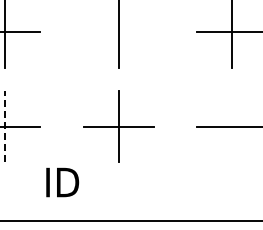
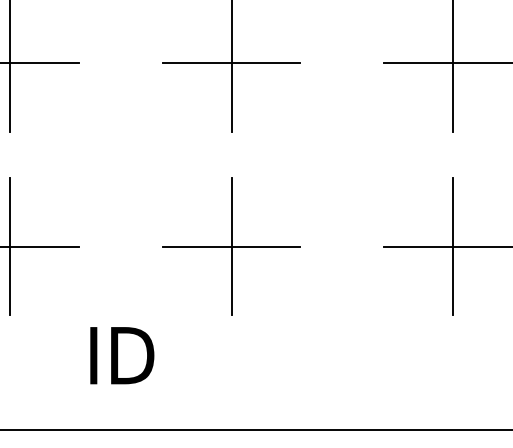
line: (118, 32) -> (231, 63), added
line: (5, 126) -> (10, 246), dashed -> solid
line: (232, 126) -> (453, 246), added

